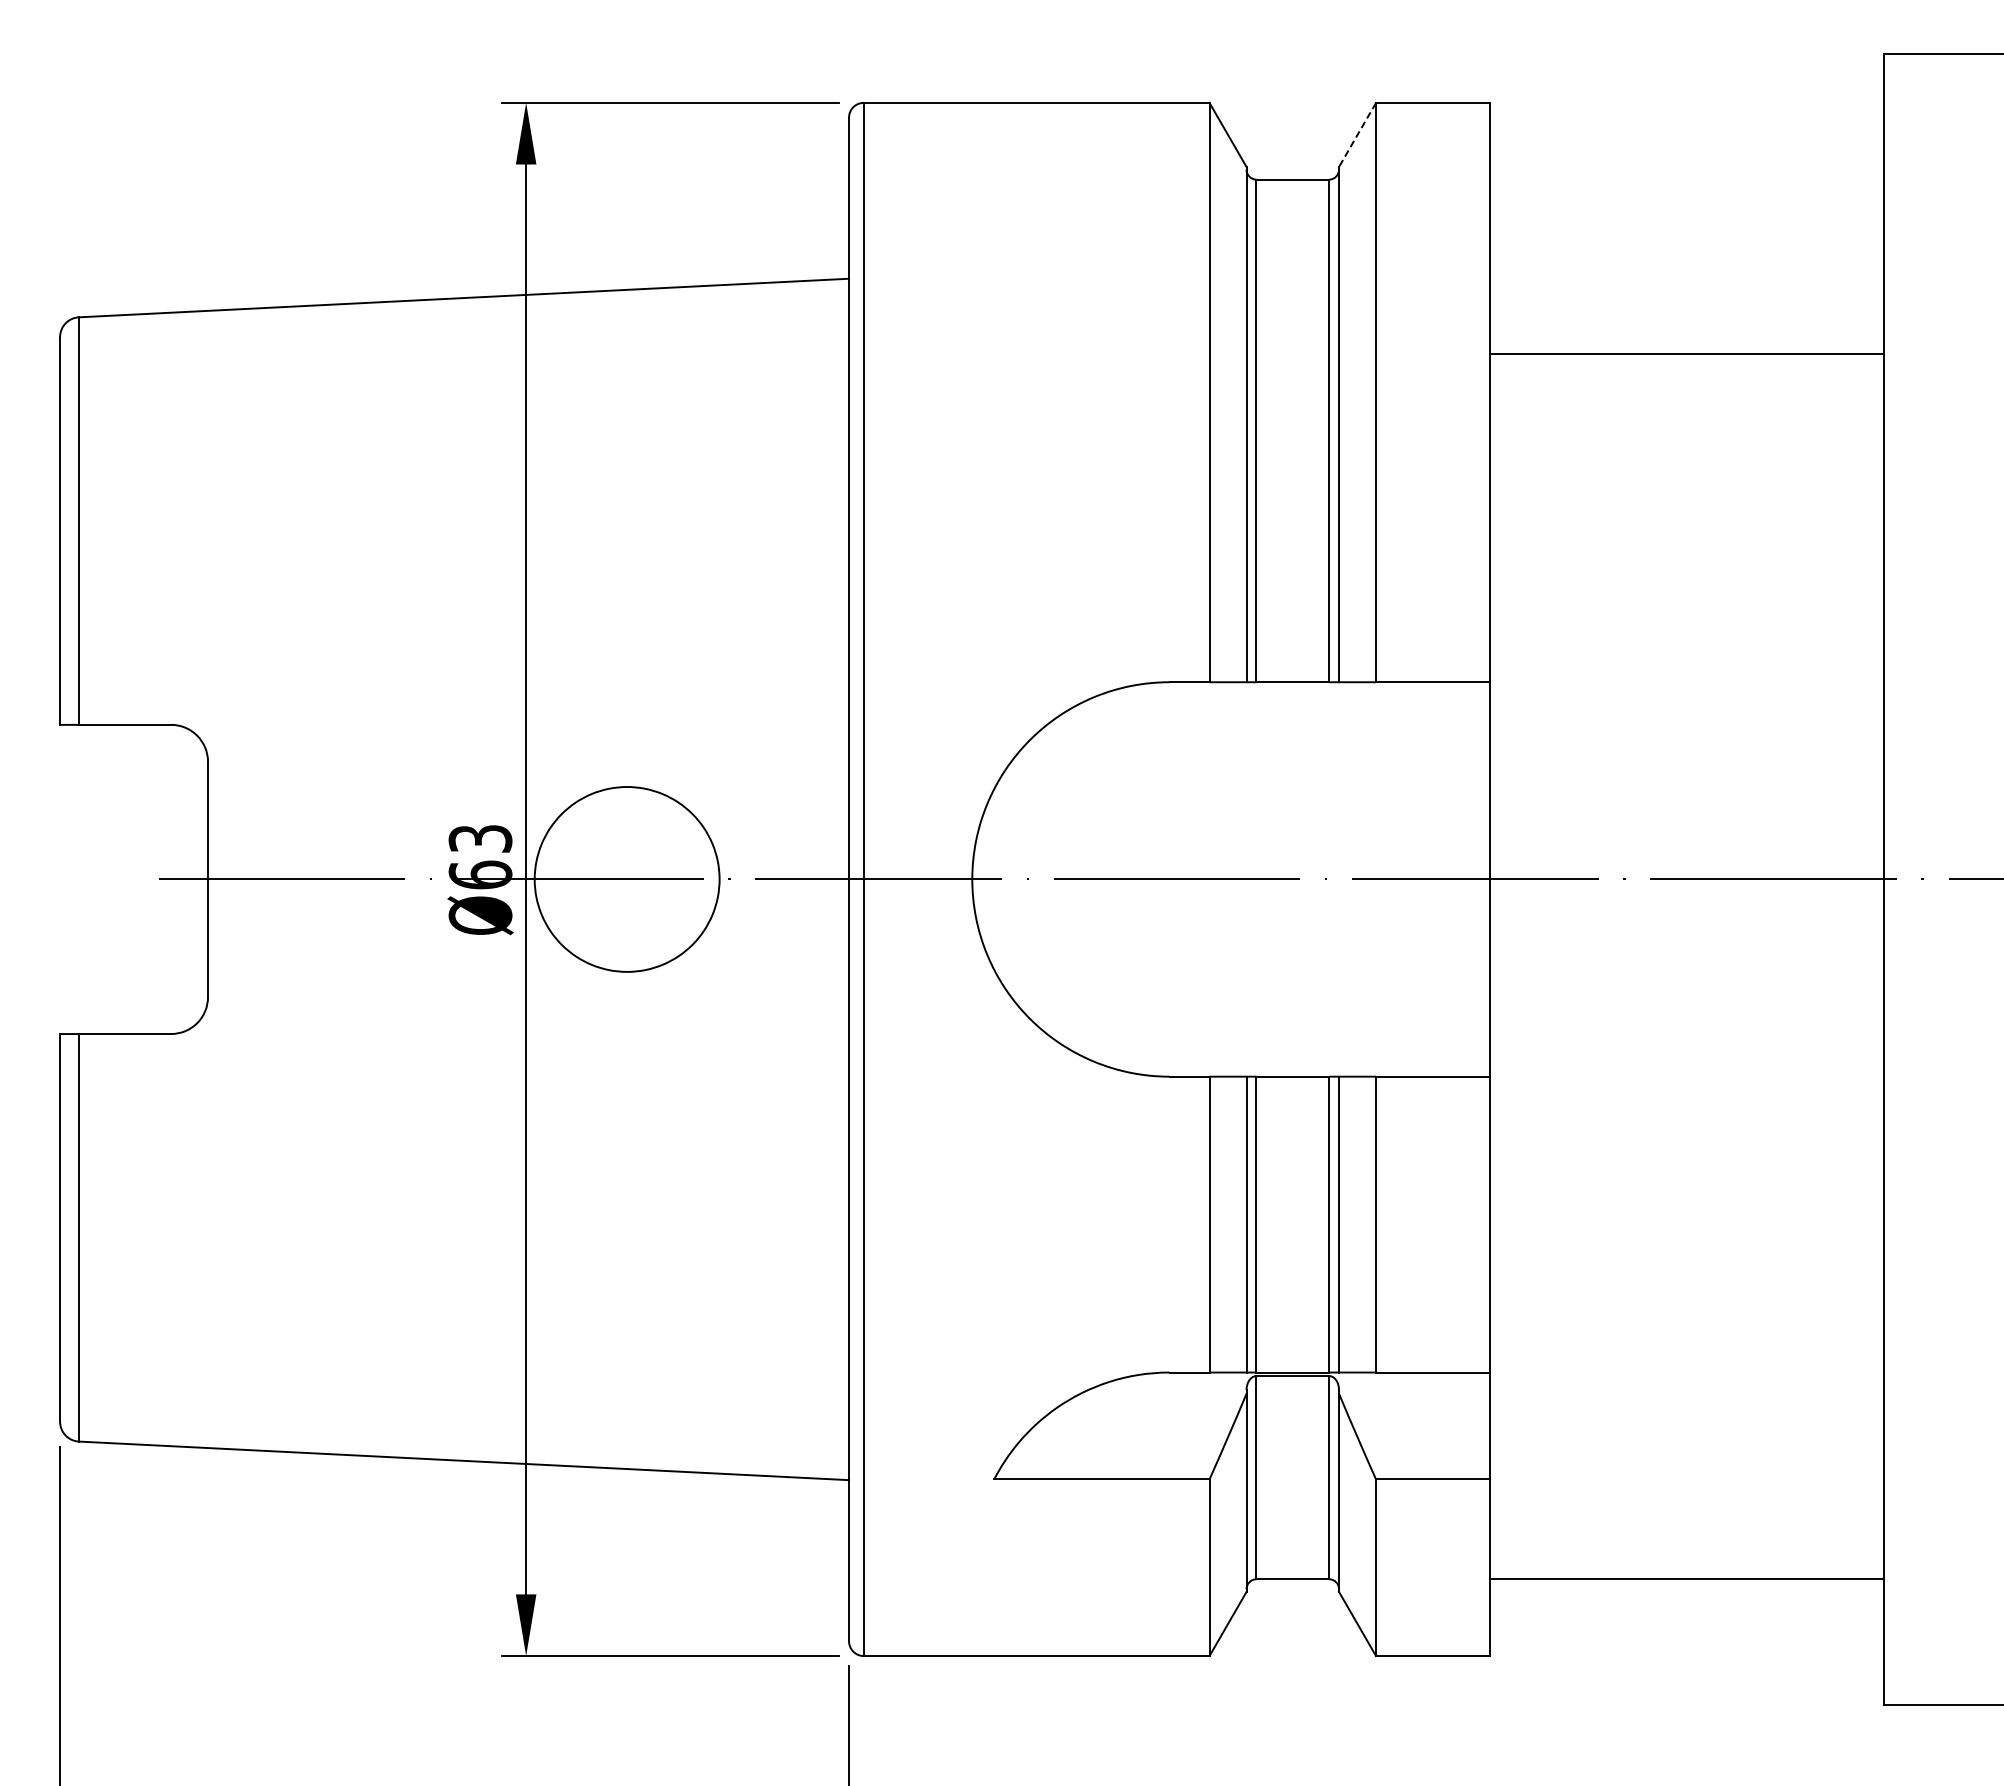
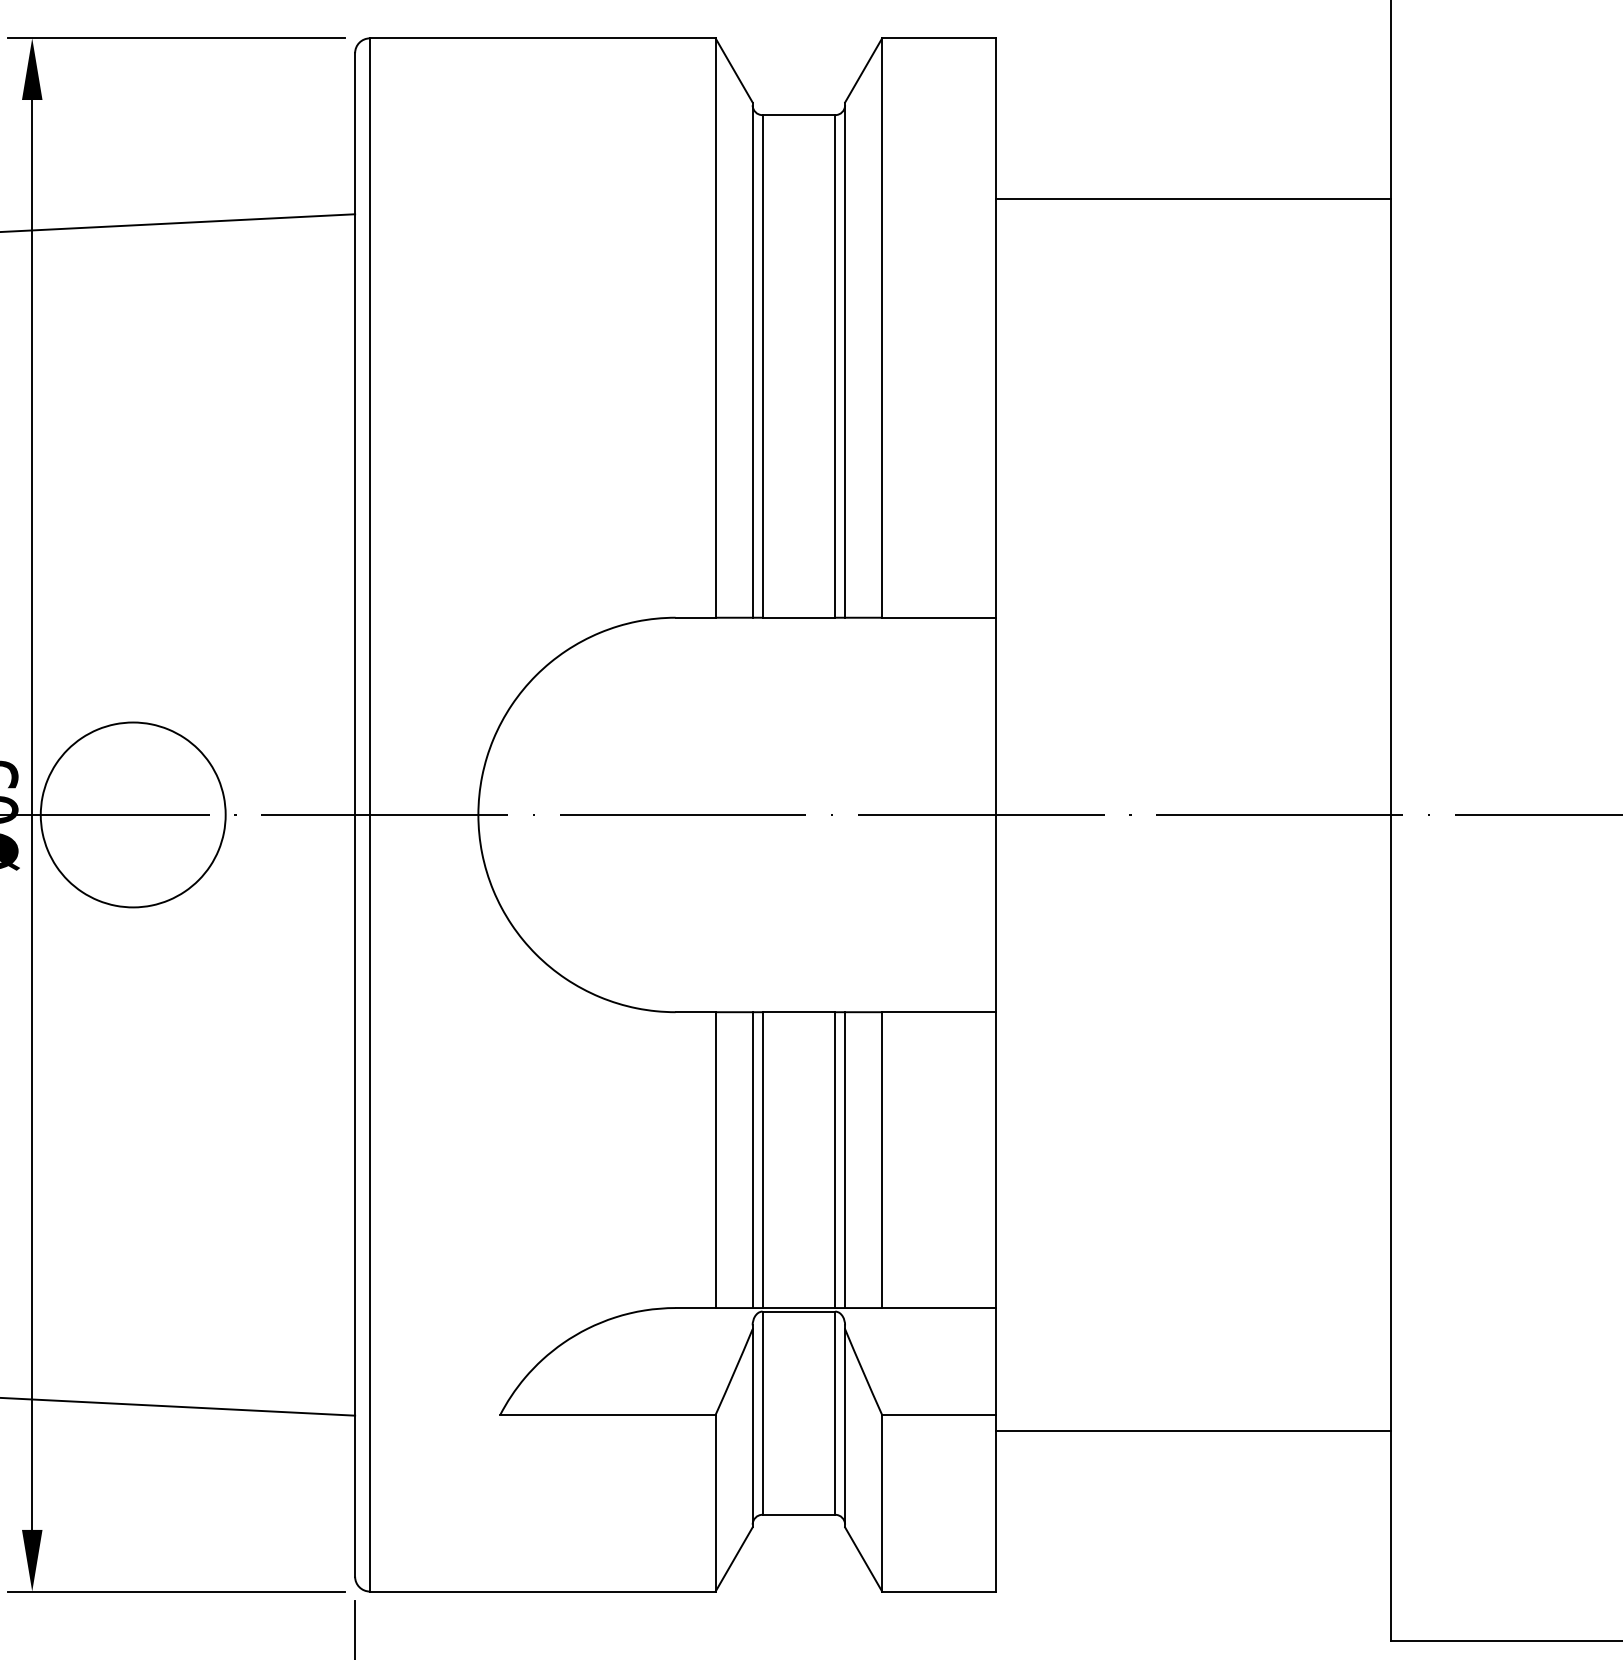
line: (1357, 135) -> (863, 71), dashed -> solid
line: (1687, 354) -> (1193, 199), moved
line: (1687, 1578) -> (1193, 1431), moved

